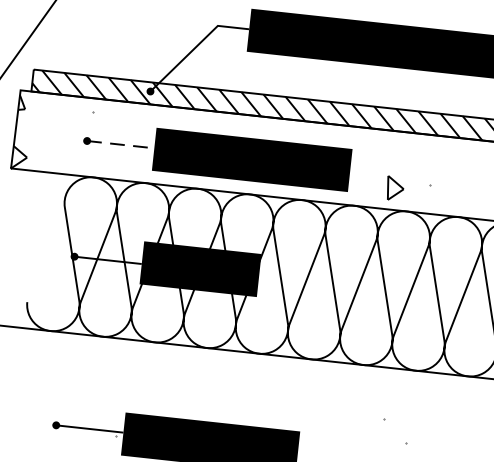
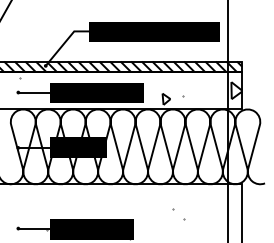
line: (120, 144) -> (34, 92), dashed -> solid

